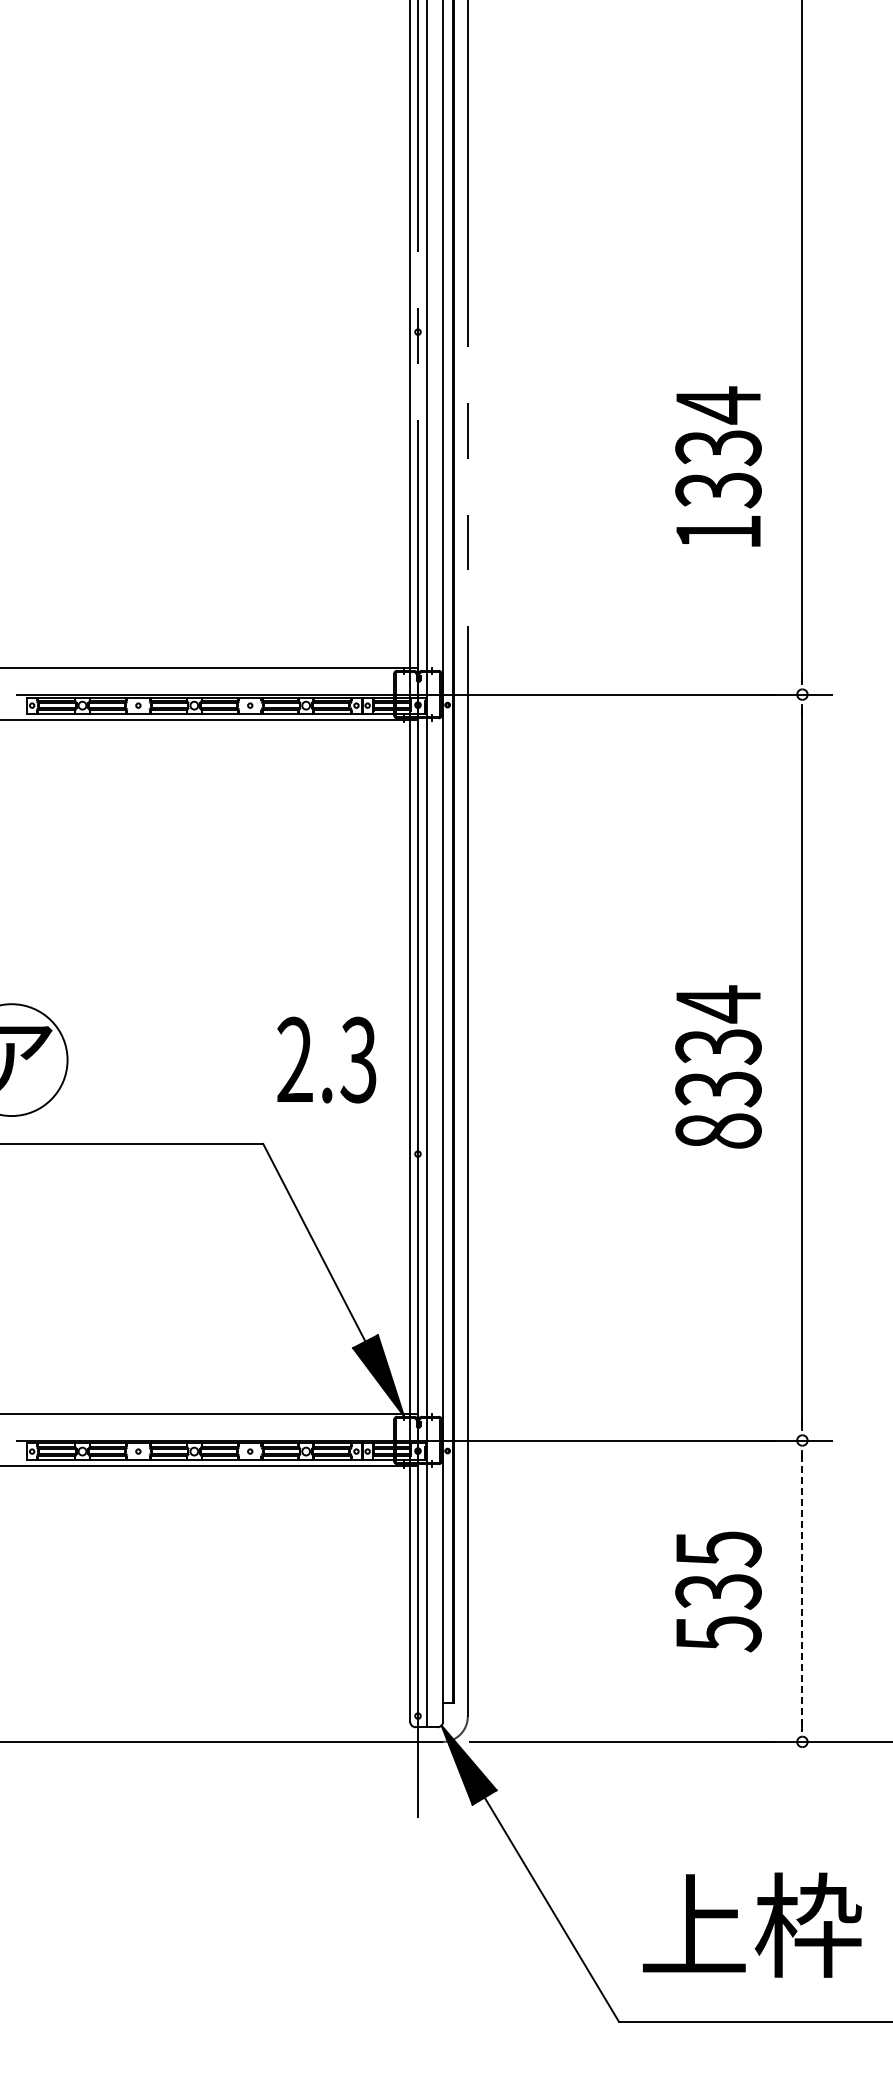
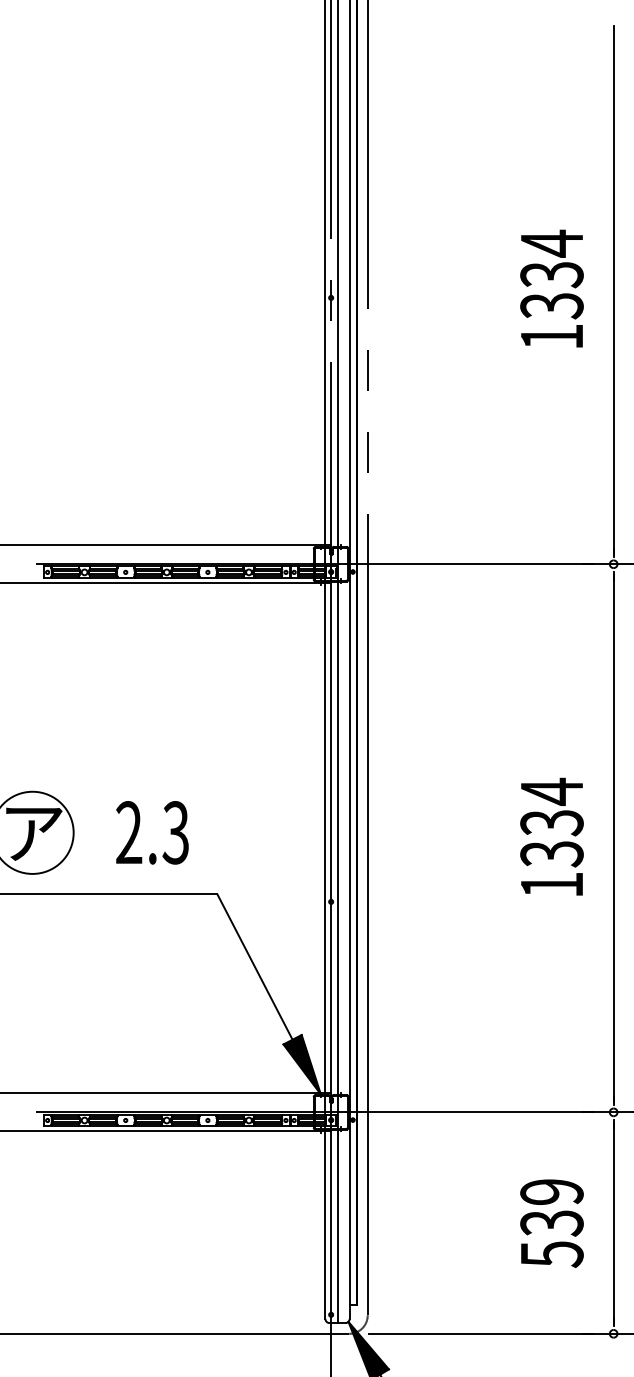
text: (718, 466) -> (551, 288), moved
text: (326, 1059) -> (152, 832), moved
text: (718, 1130) -> (551, 884), 8334 -> 1334
text: (718, 1549) -> (551, 1192), 535 -> 539
line: (802, 1591) -> (613, 1223), dashed -> solid

